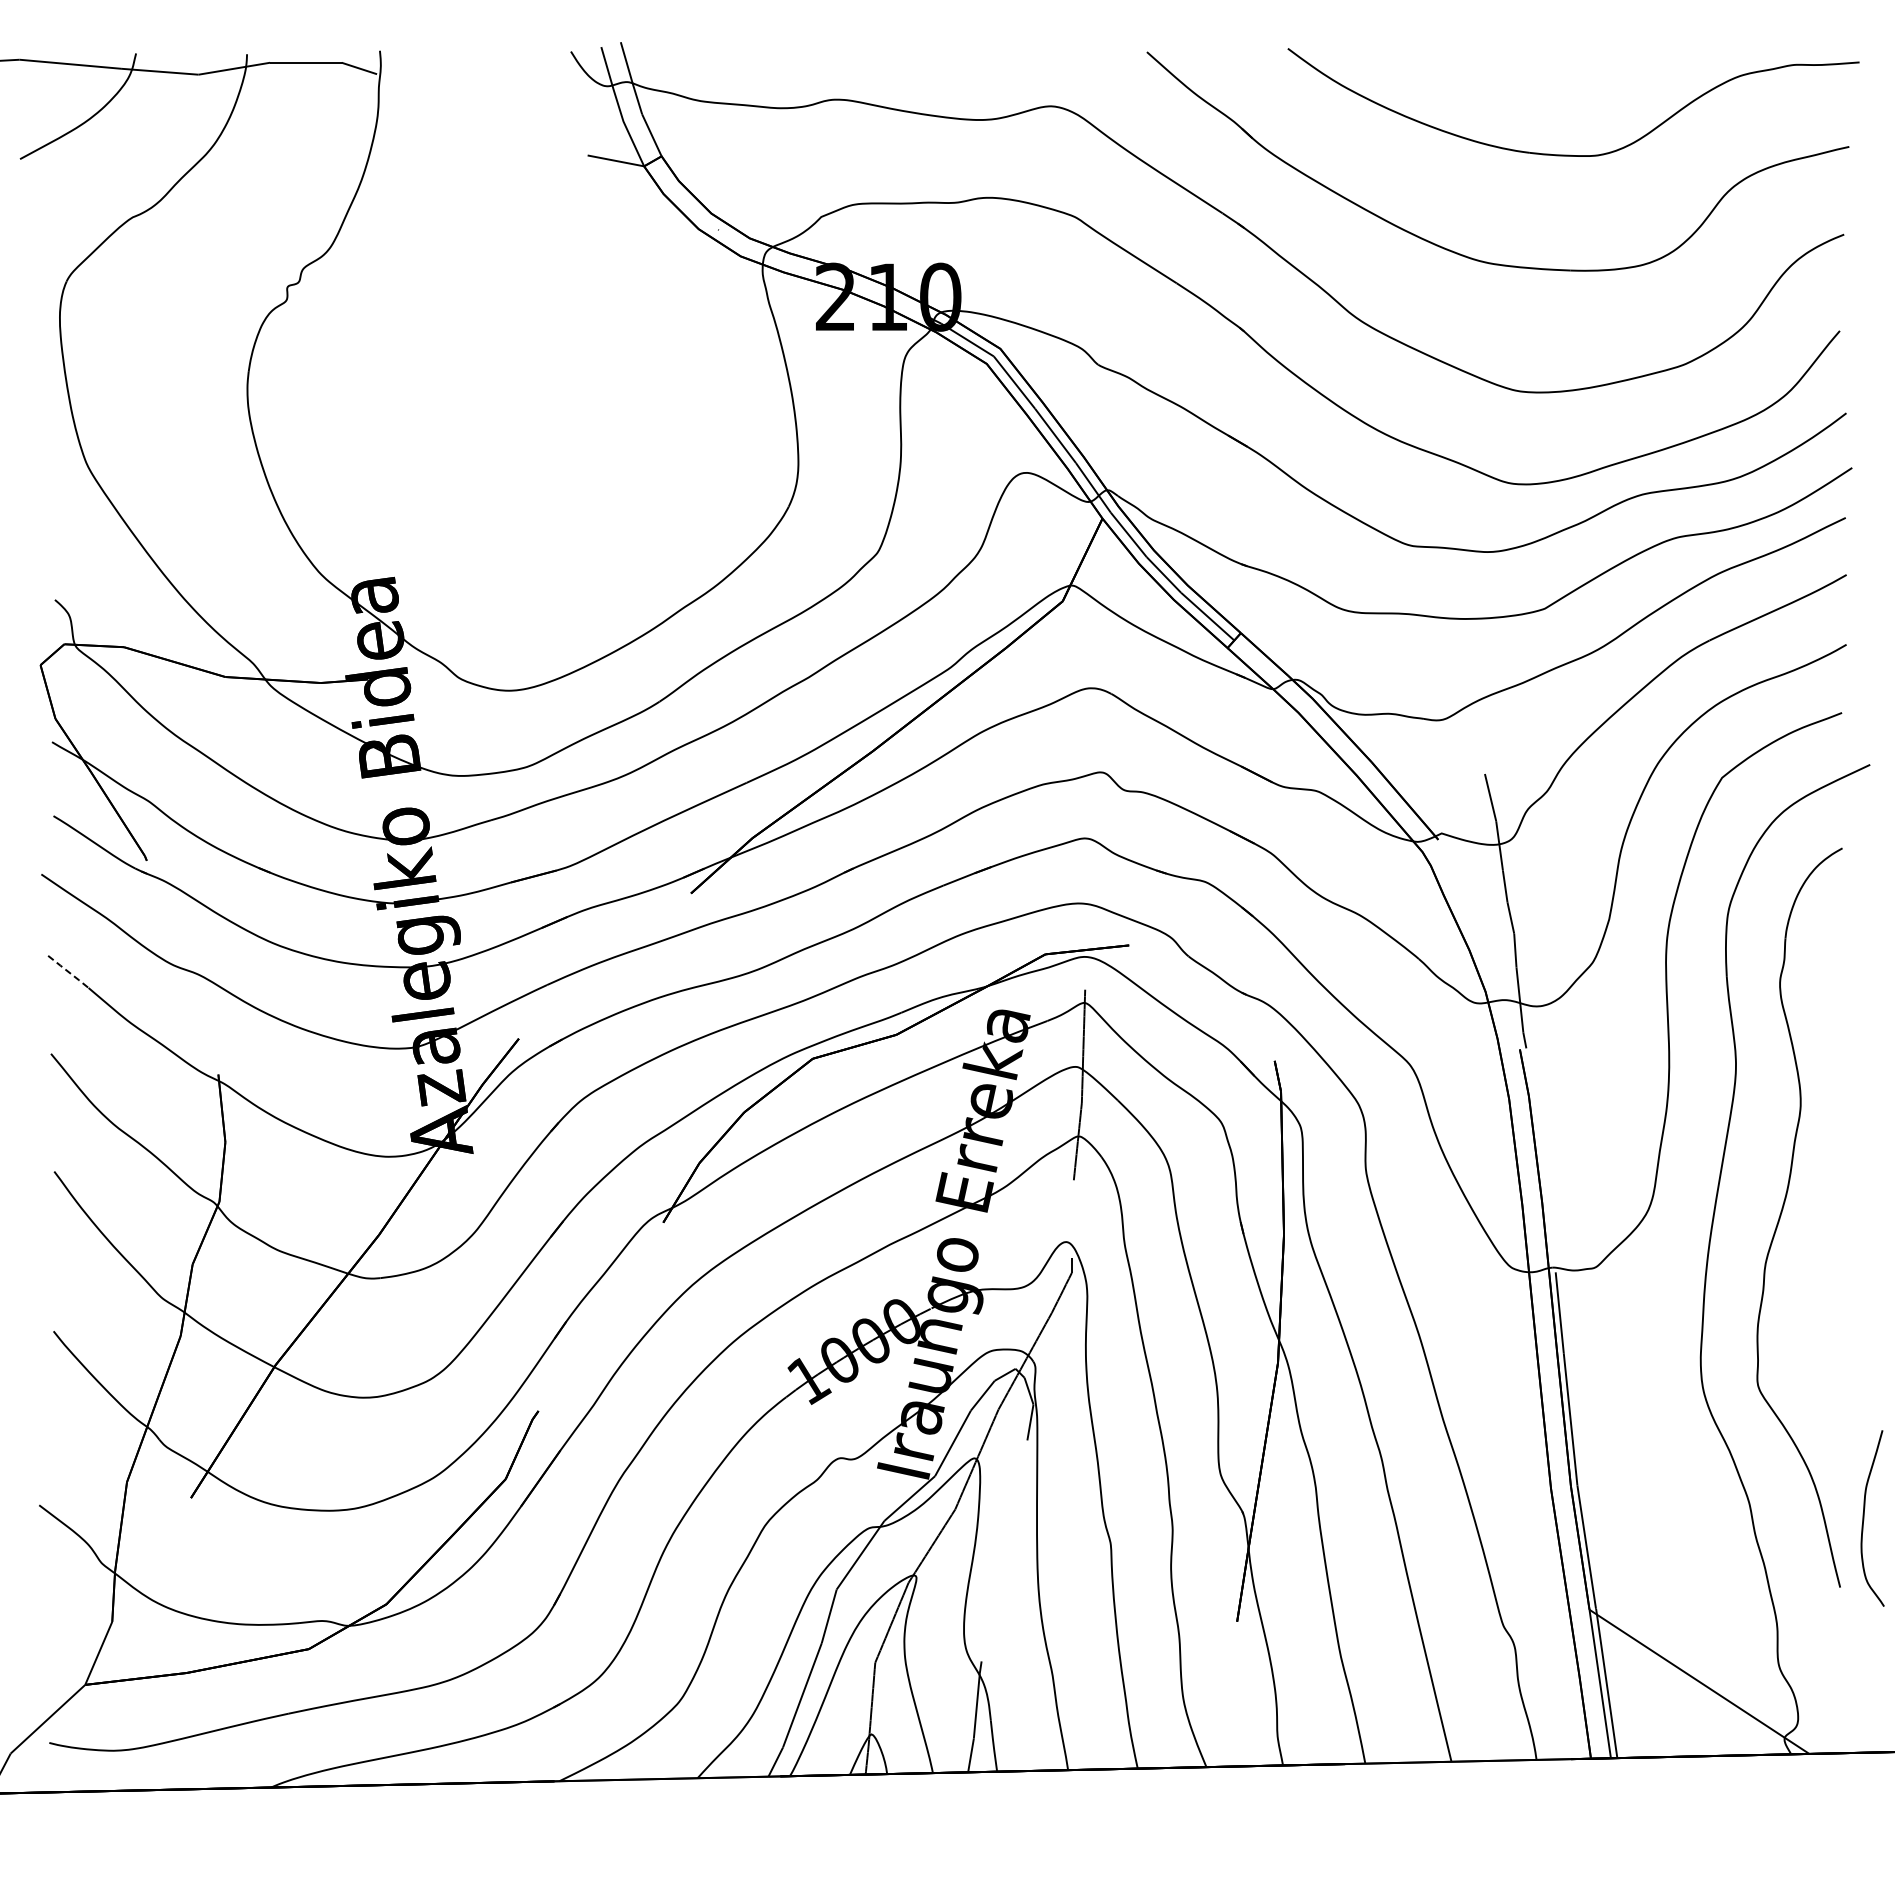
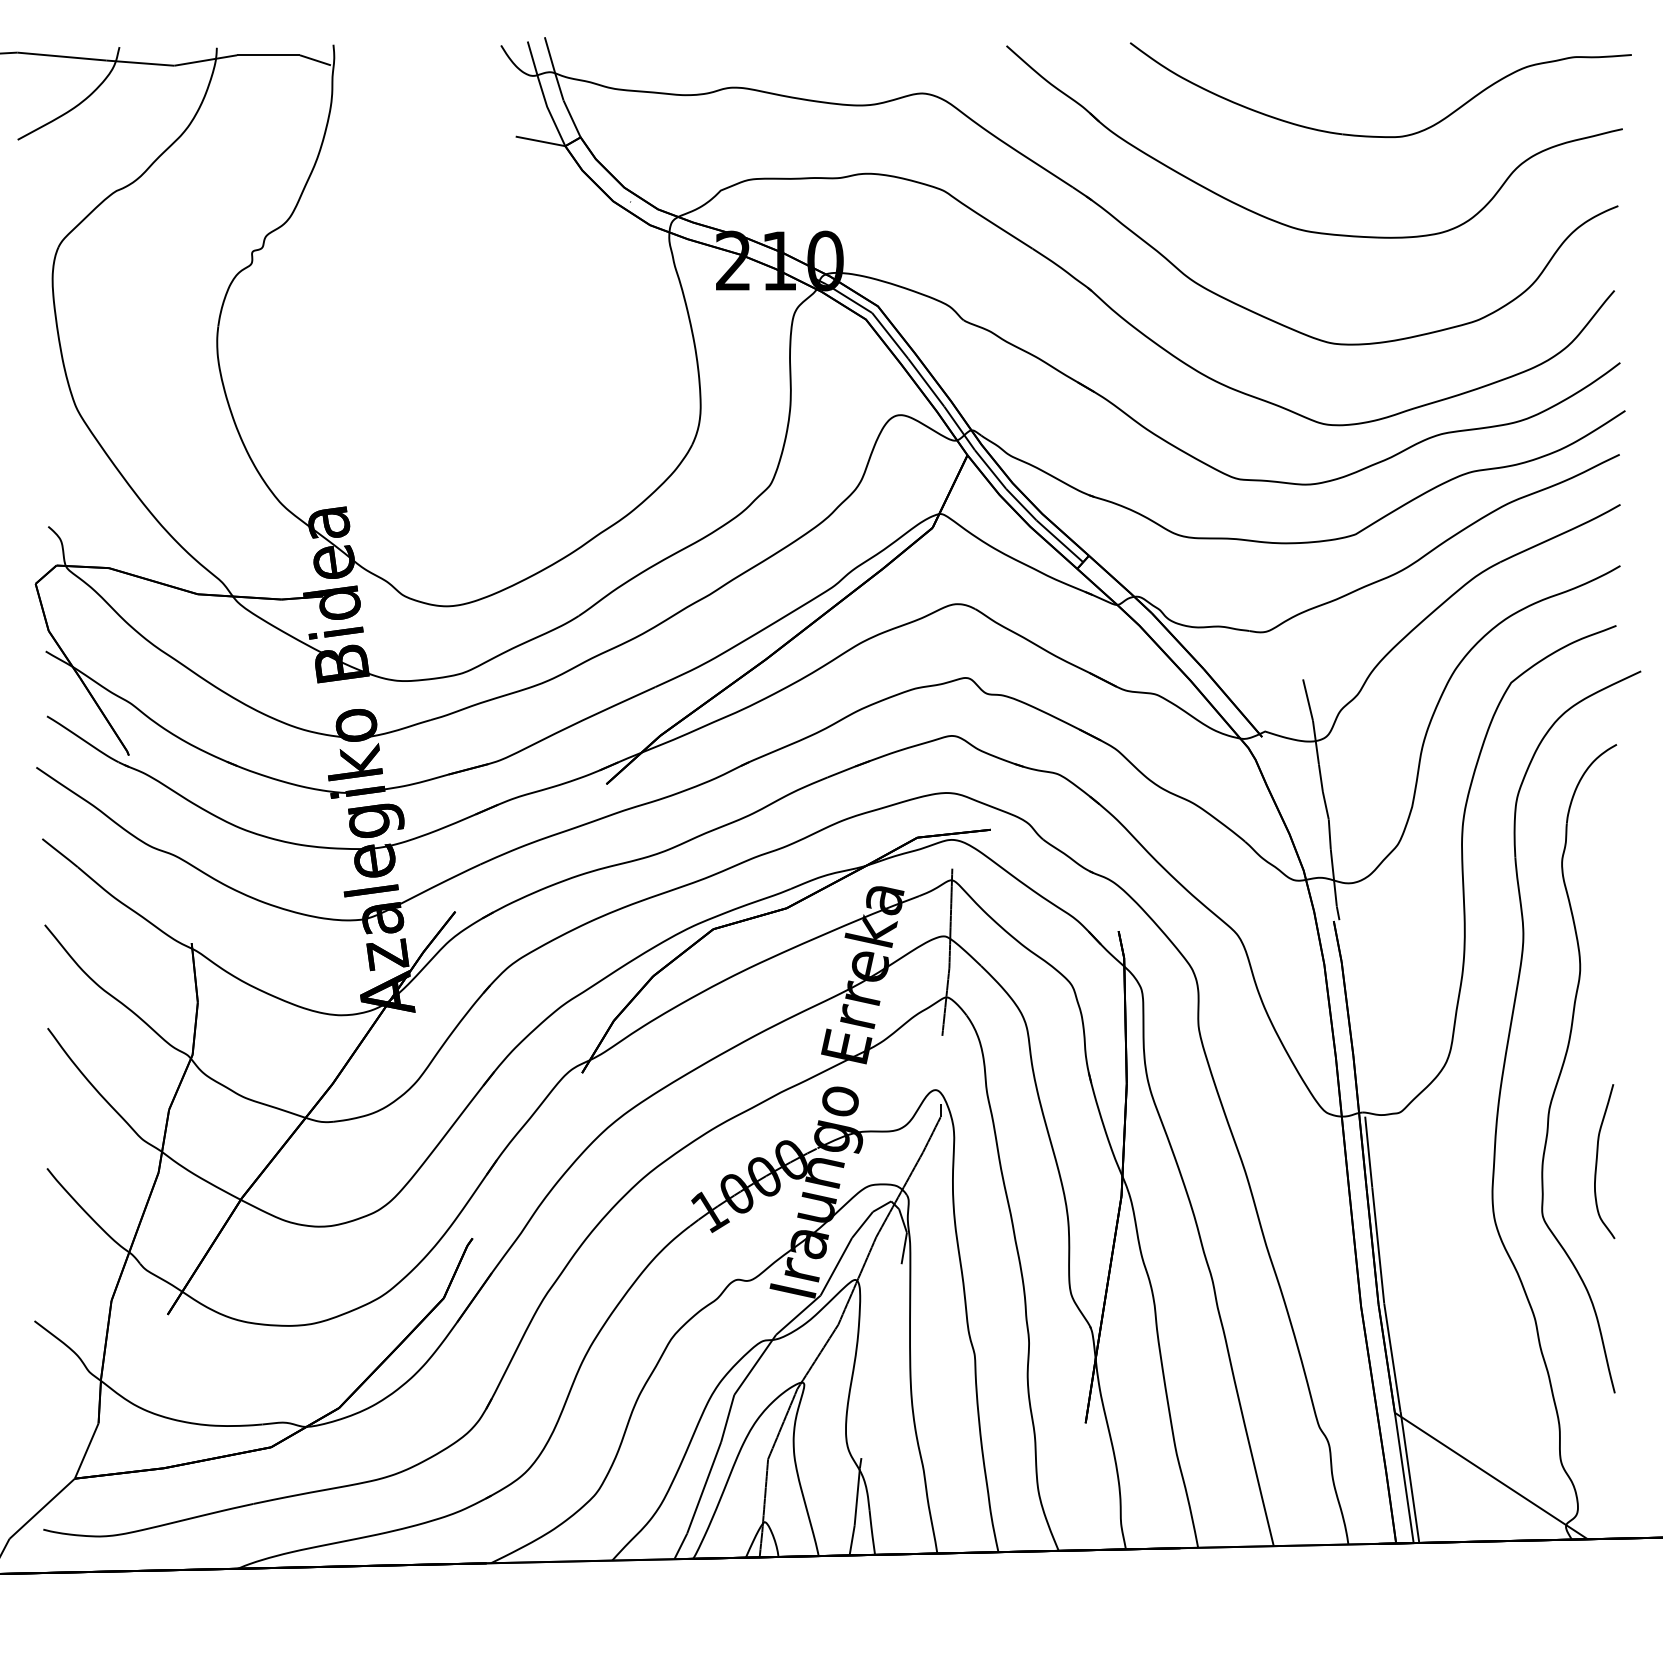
line: (69, 972) -> (61, 853), dashed -> solid
curve: (1864, 1518) -> (1597, 1161), moved

